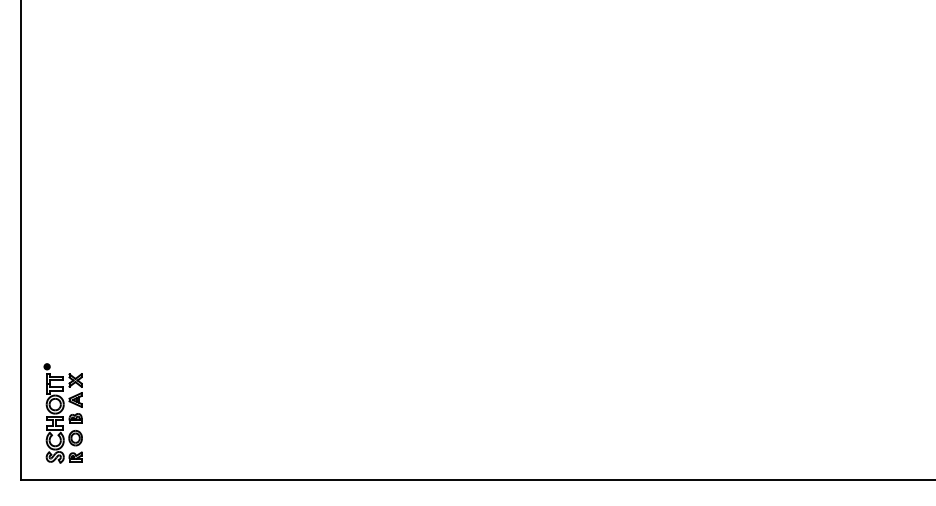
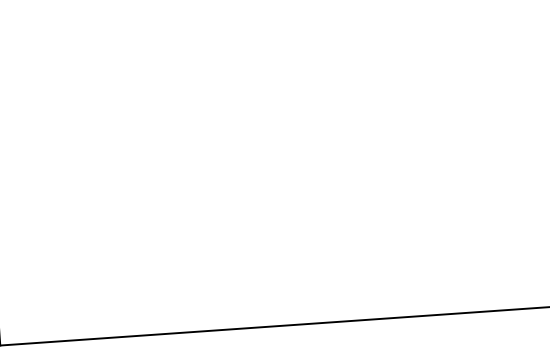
part: (62, 413) -> (27, 294), removed

